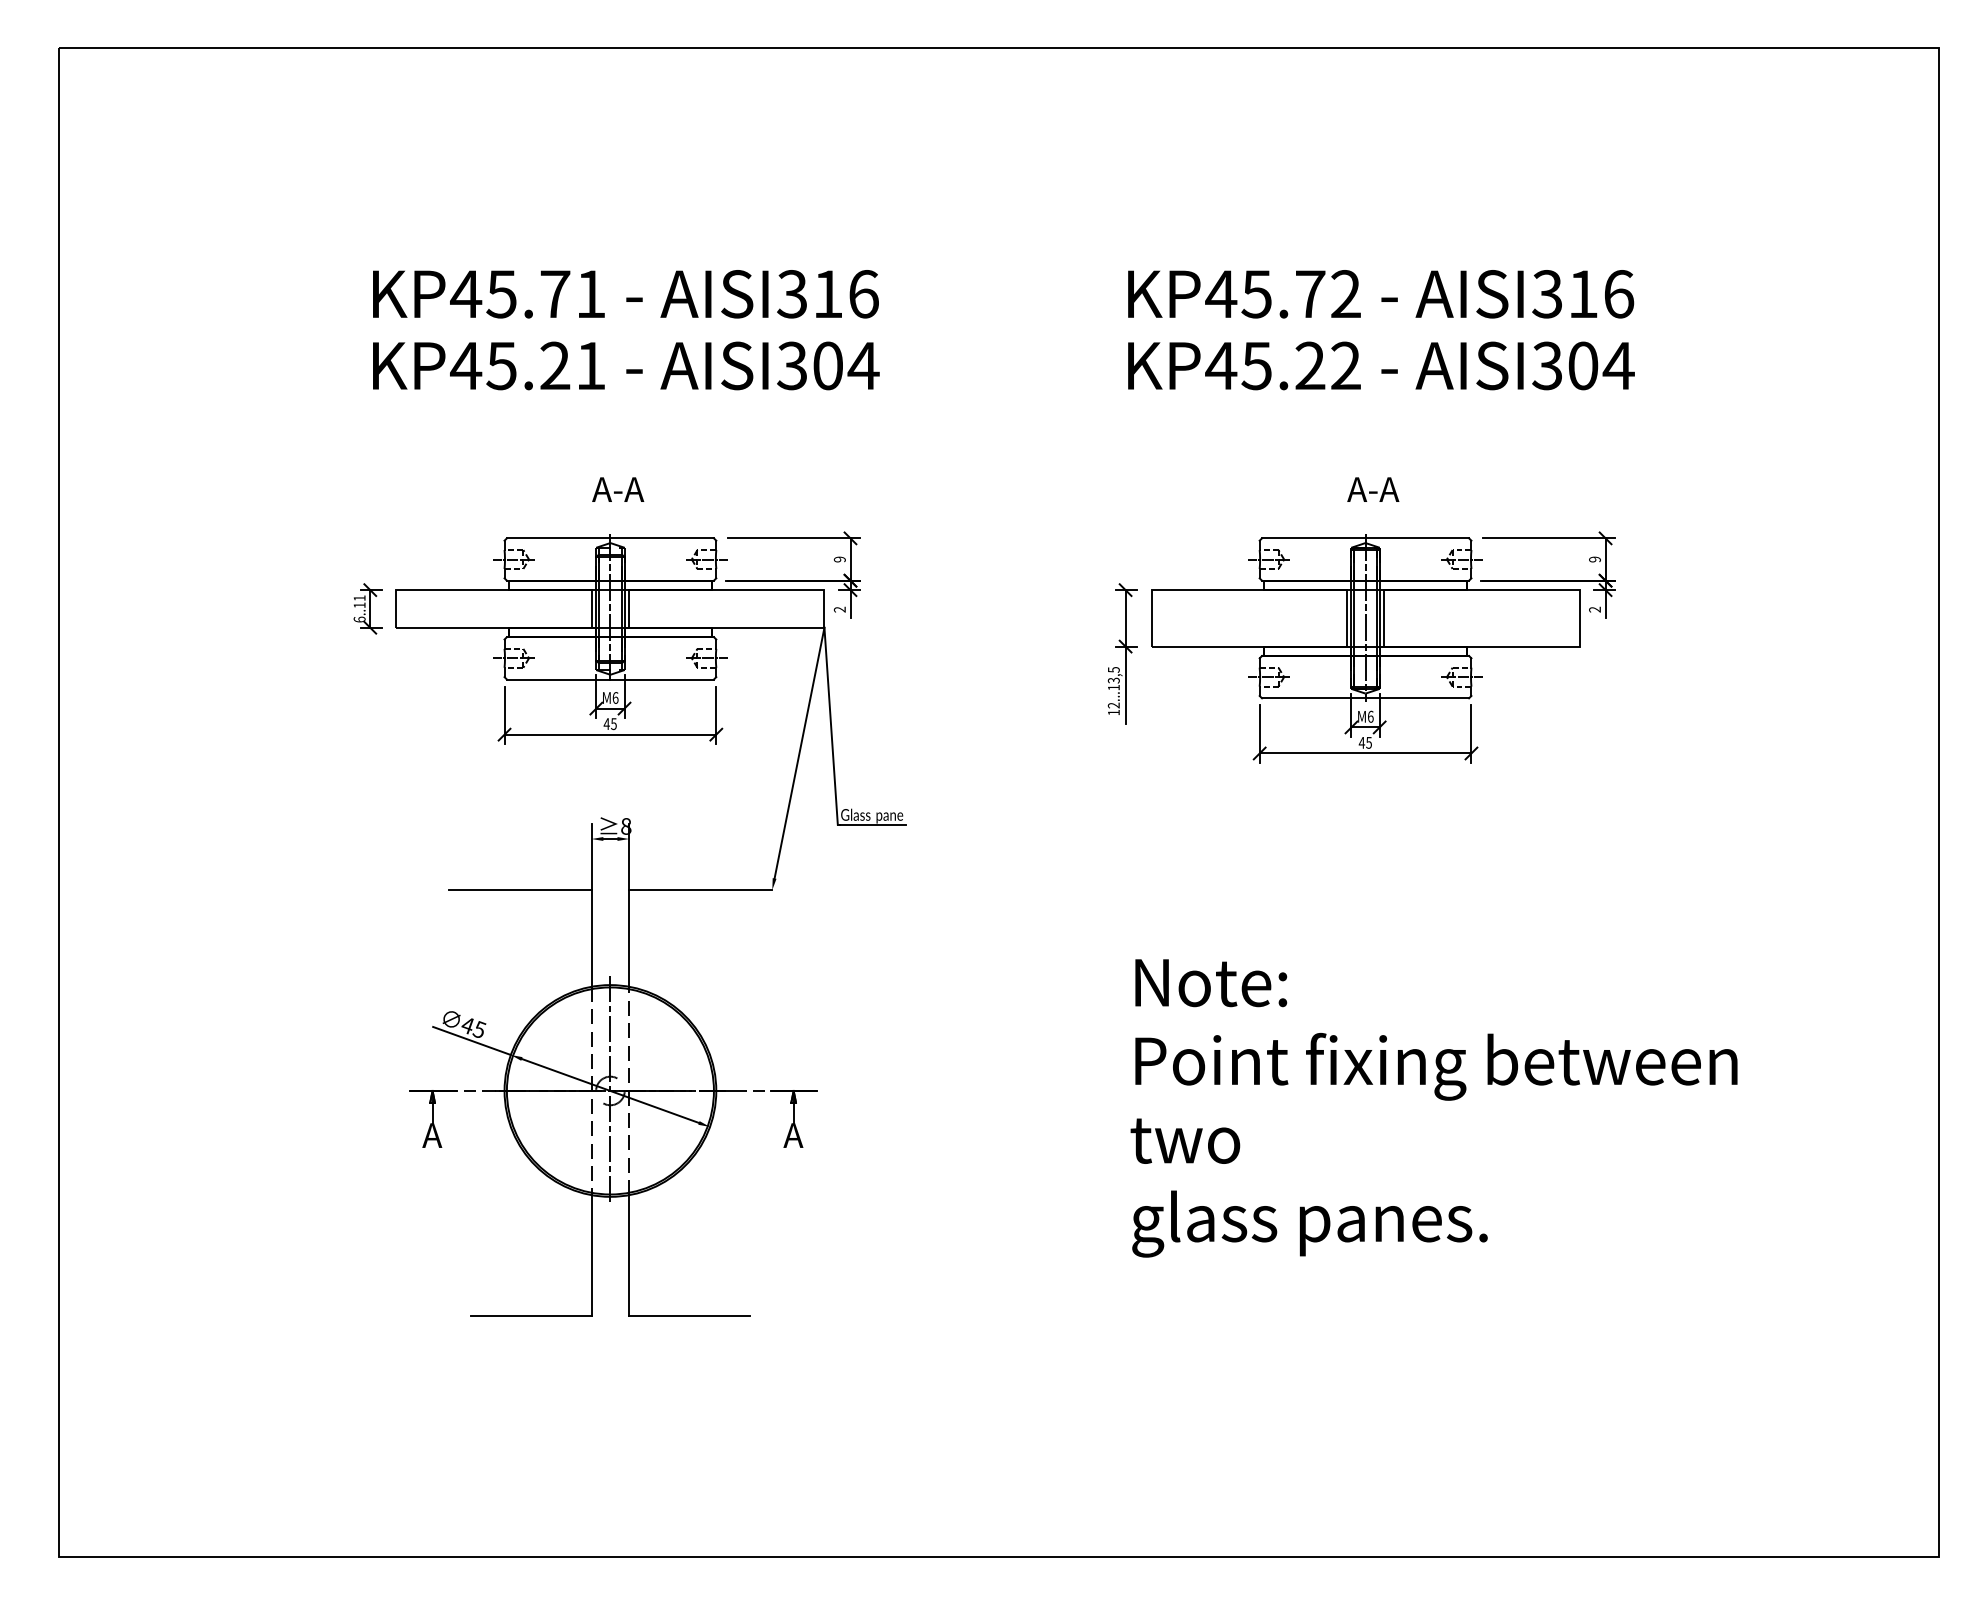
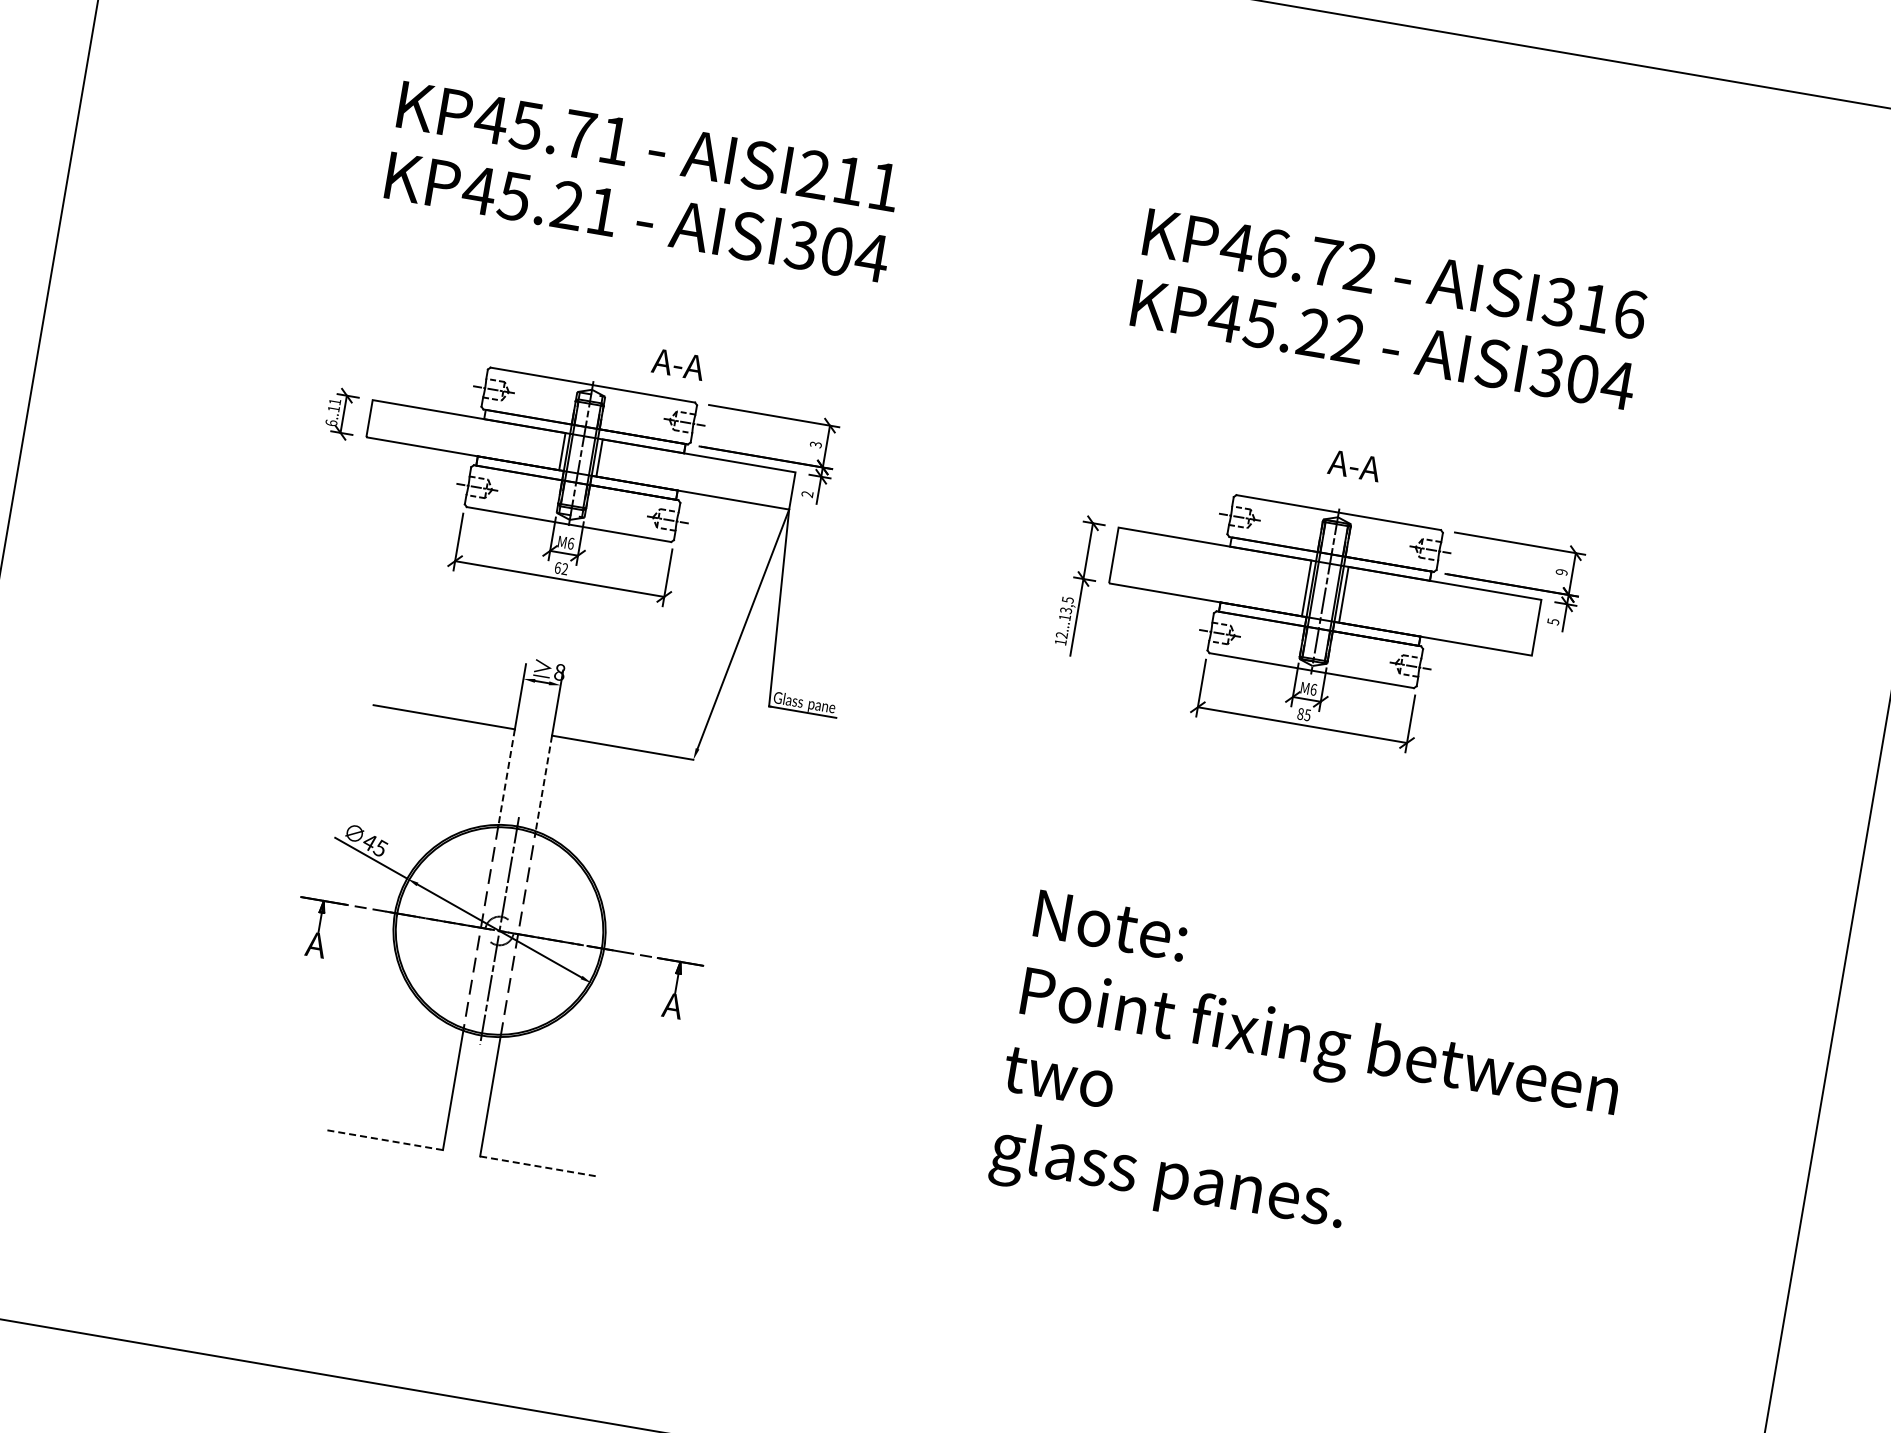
text: (827, 294) -> (848, 180), AISI316 -> AISI211
text: (1256, 294) -> (1272, 253), KP45.72 -> KP46.72
text: (618, 489) -> (678, 364), moved
text: (839, 559) -> (815, 444), 9 -> 3
text: (1594, 609) -> (1552, 621), 2 -> 5
text: (609, 724) -> (560, 568), 45 -> 62
text: (1361, 742) -> (1300, 713), 45 -> 85
line: (591, 938) -> (506, 777), solid -> dashed
line: (629, 938) -> (544, 783), solid -> dashed
line: (530, 1315) -> (382, 1139), solid -> dashed
line: (690, 1315) -> (540, 1166), solid -> dashed

